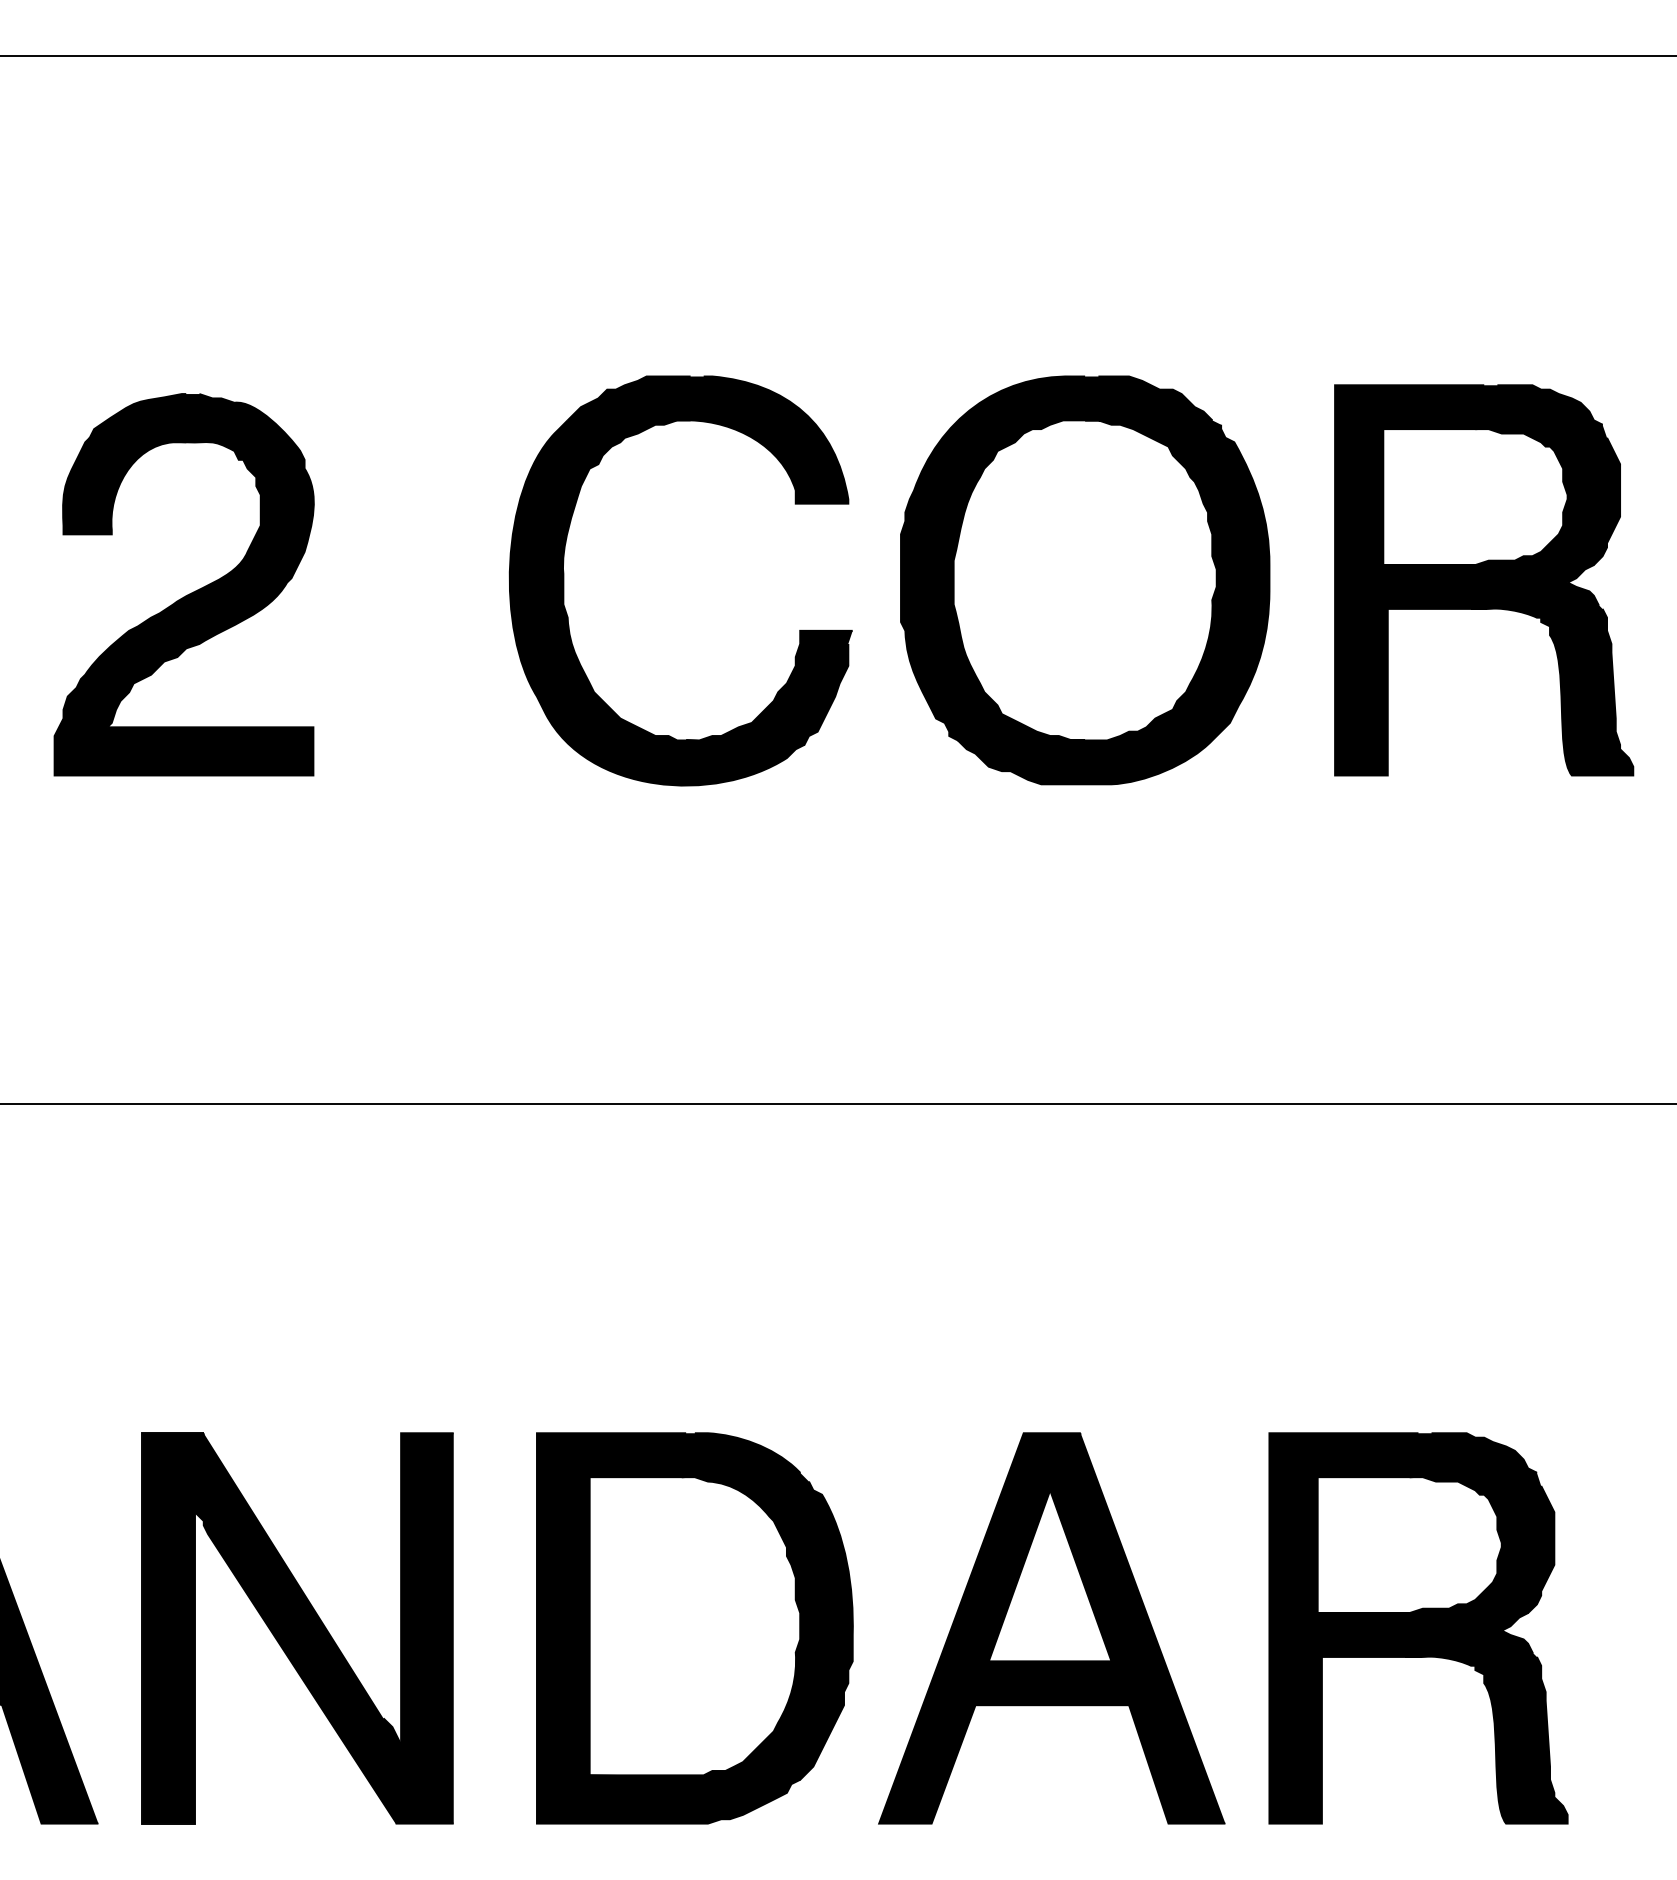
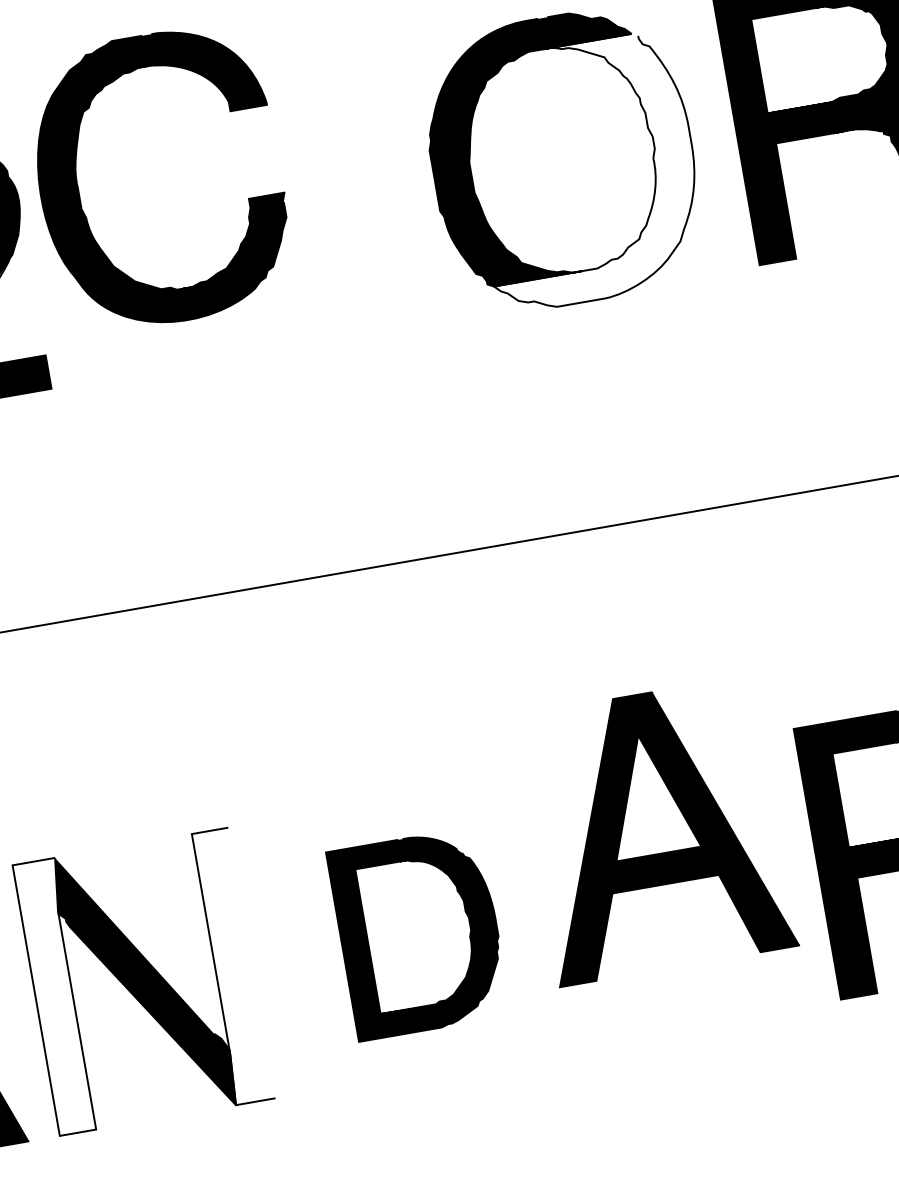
part: (564, 580) -> (79, 192), moved
fill: (1113, 602) -> (585, 172), removed
fill: (172, 1628) -> (57, 997), removed
fill: (424, 1628) -> (231, 966), removed
part: (694, 1628) -> (418, 933), size x0.7
part: (1051, 1628) -> (655, 831), moved

